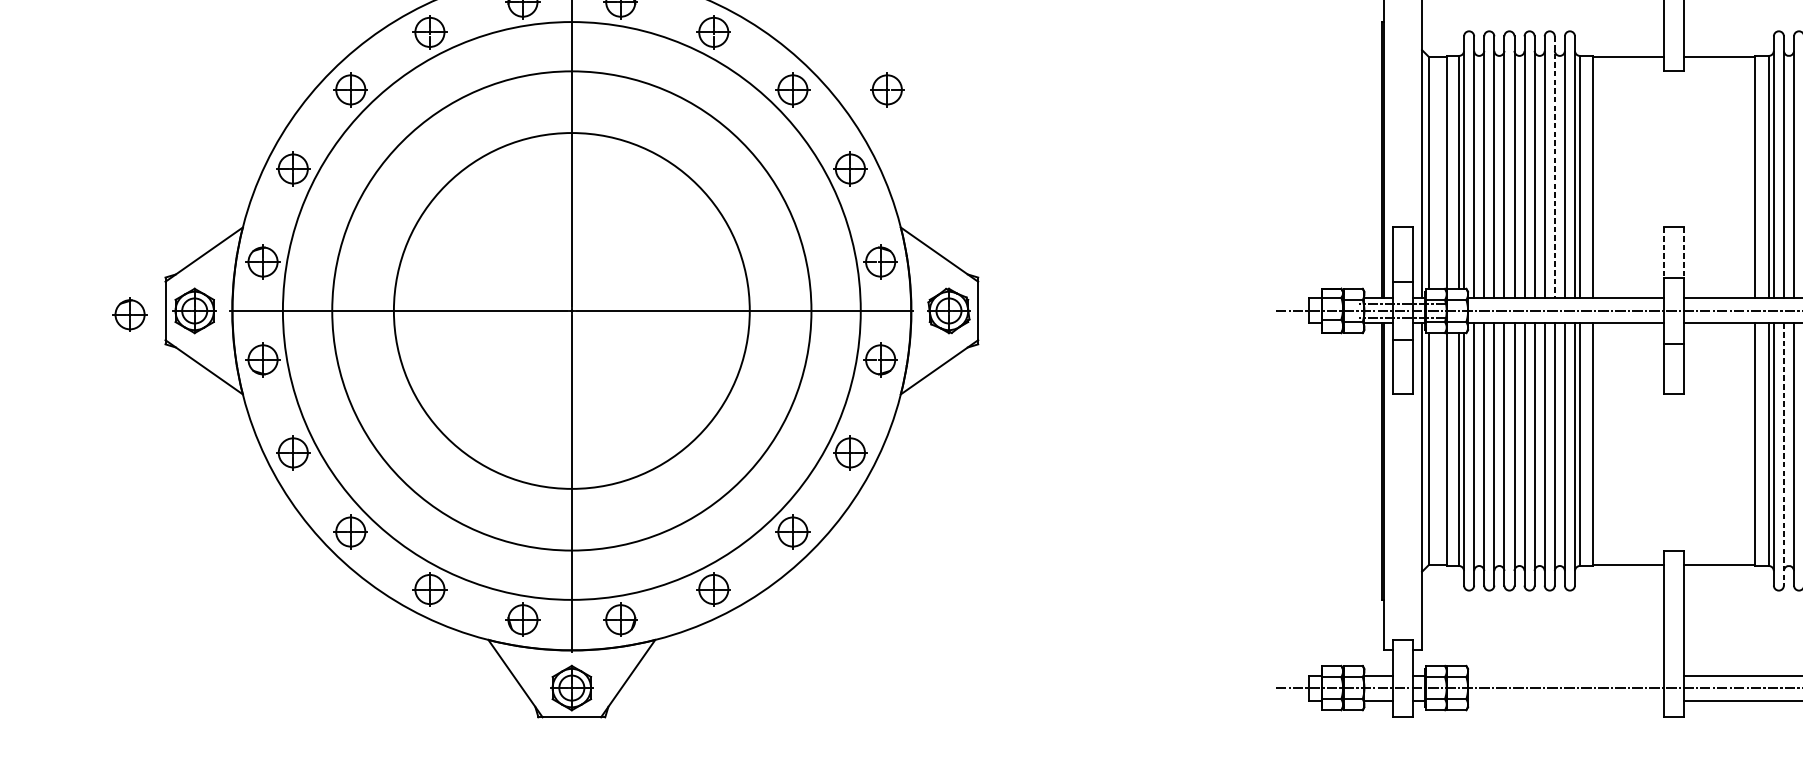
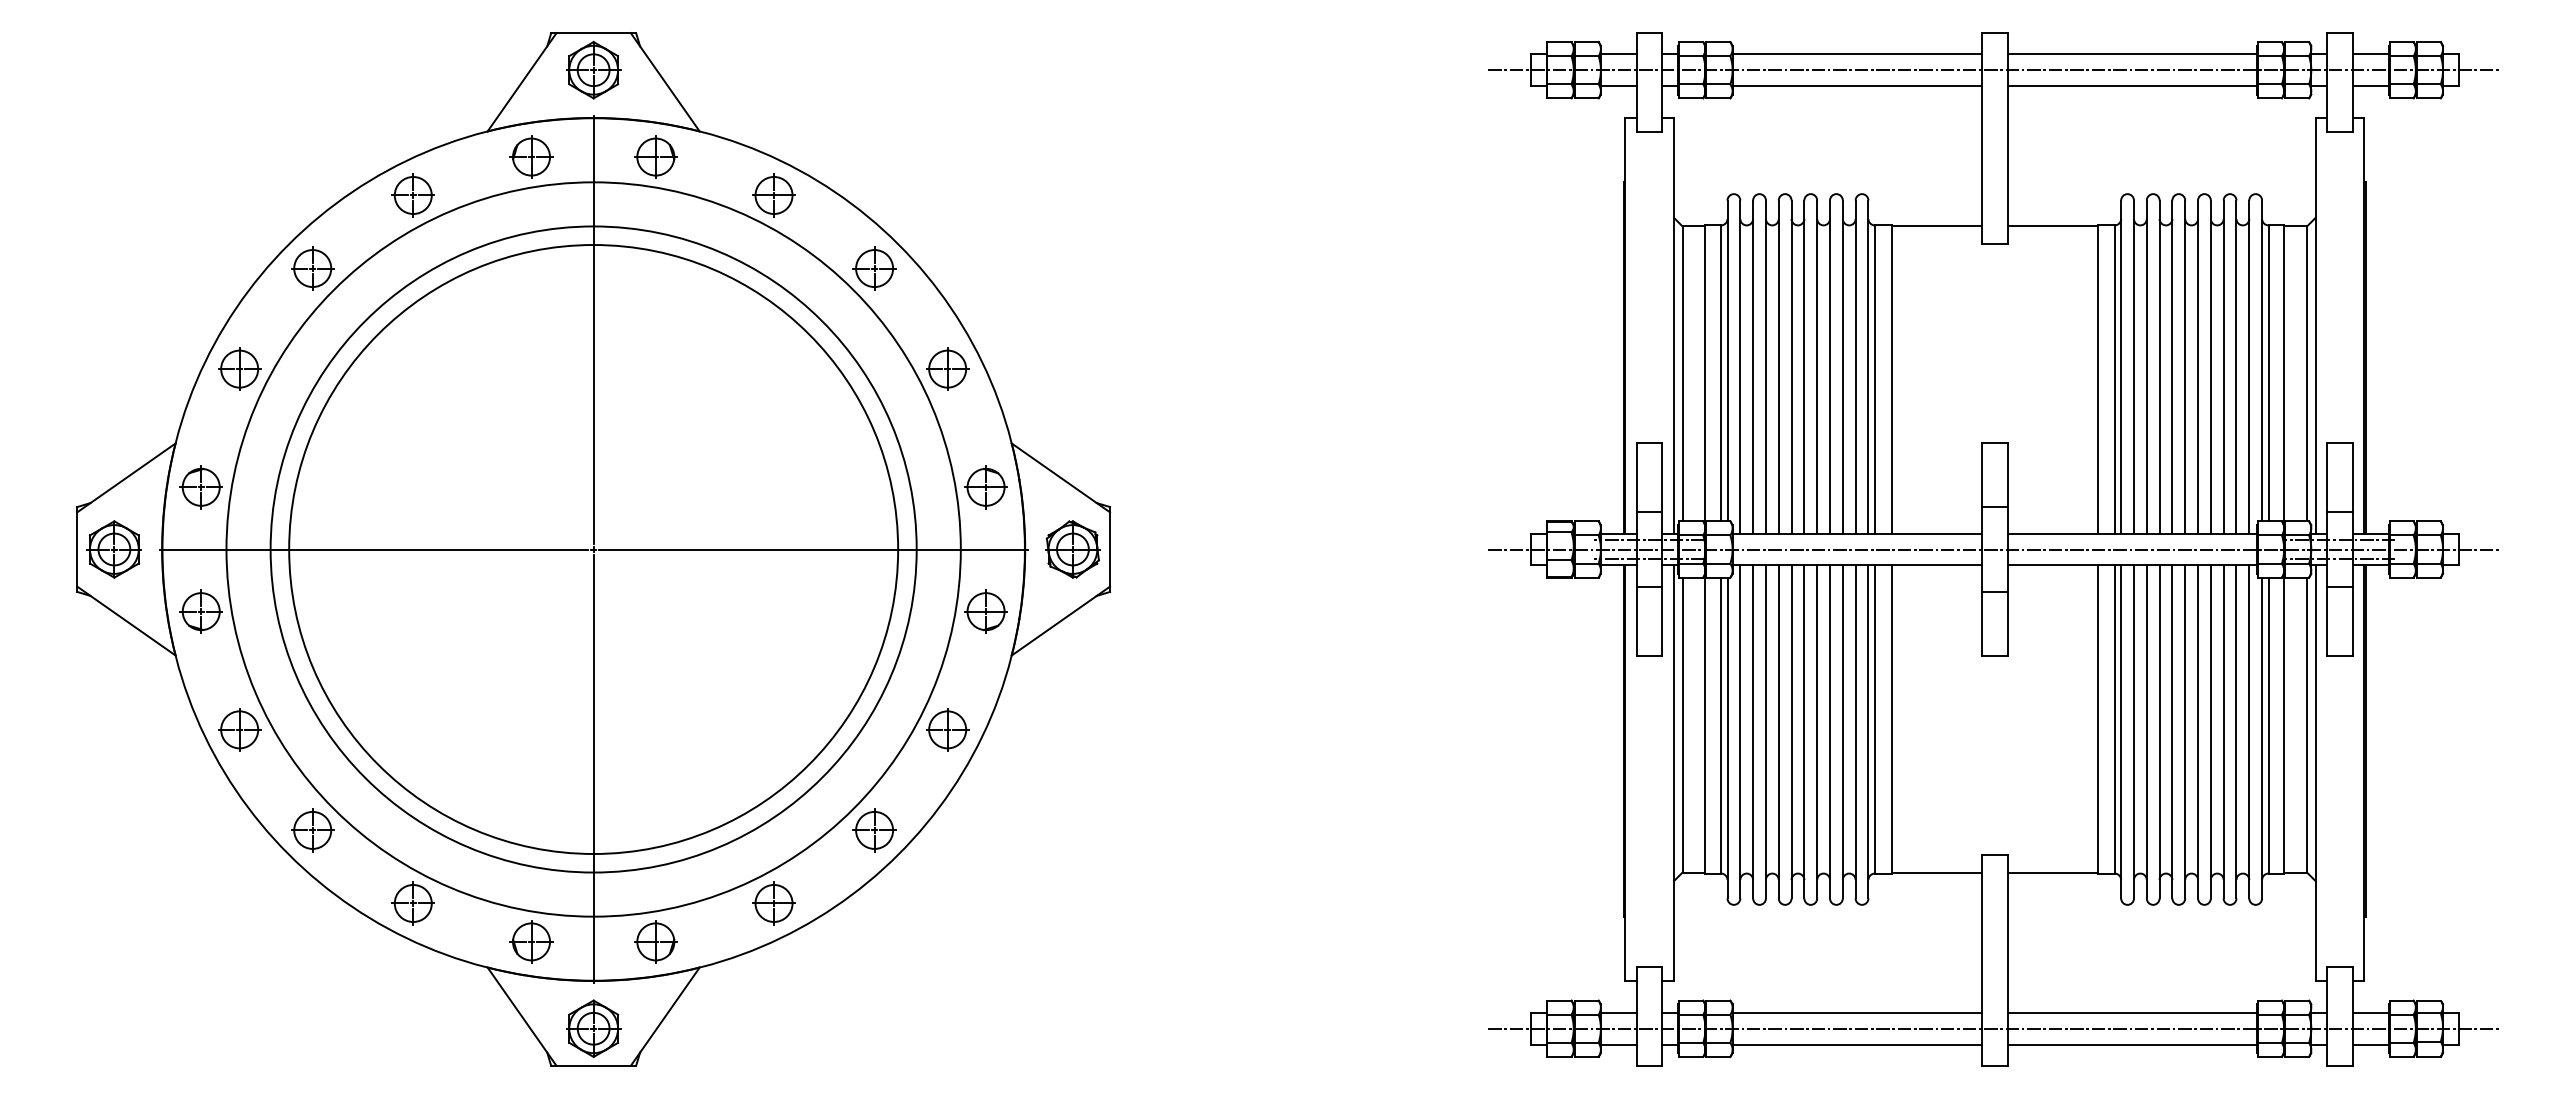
part: (887, 89) -> (994, 268), removed
line: (1554, 167) -> (1842, 367), dashed -> solid
line: (1664, 252) -> (1982, 475), dashed -> solid
line: (1684, 252) -> (2007, 475), dashed -> solid
circle: (571, 310) -> (593, 549), size x1.43
part: (129, 314) -> (31, 554), removed
line: (1783, 454) -> (2133, 731), dashed -> solid
line: (1566, 675) -> (1857, 1012), added
line: (1566, 700) -> (1857, 1044), added

